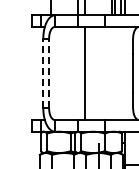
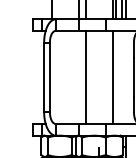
line: (43, 73) -> (44, 77), dashed -> solid
line: (49, 73) -> (50, 77), dashed -> solid
line: (112, 73) -> (113, 77), added

